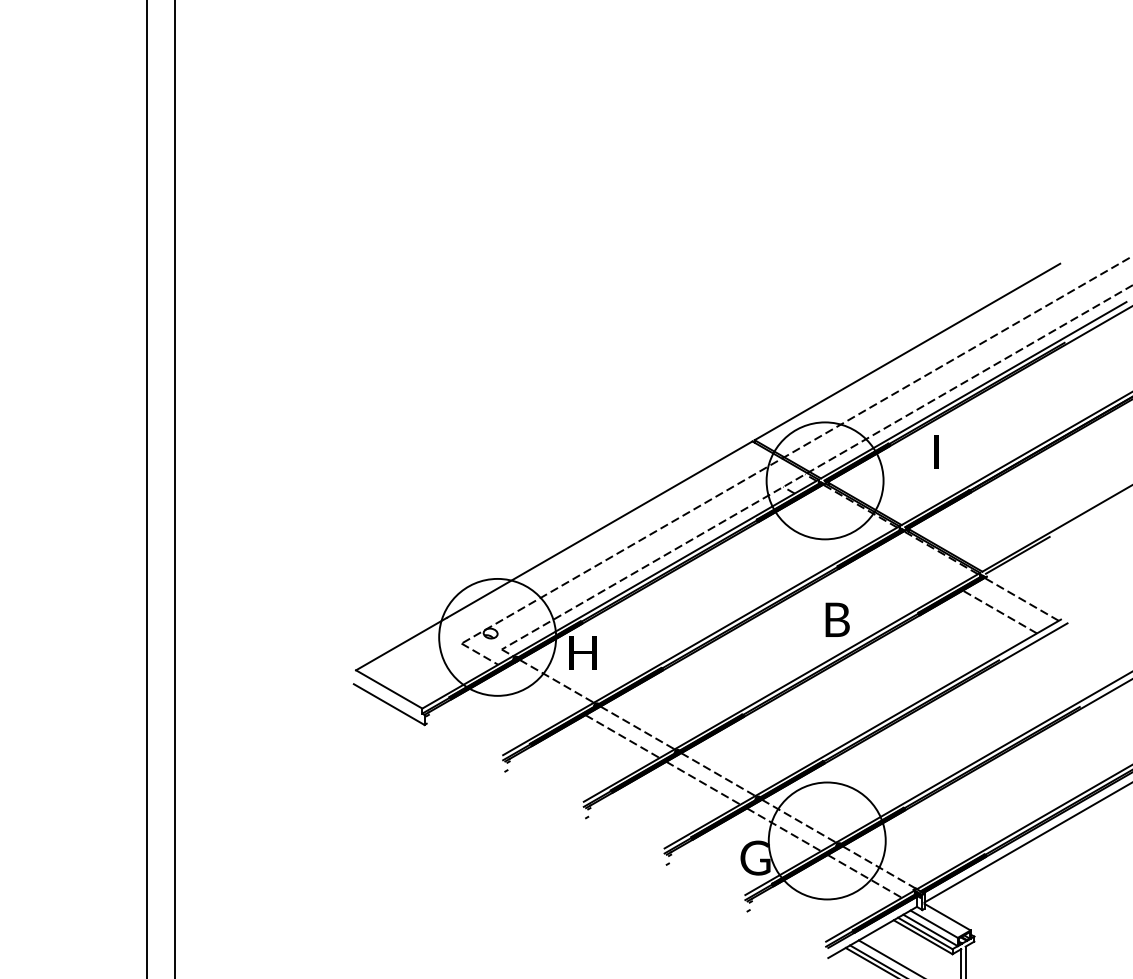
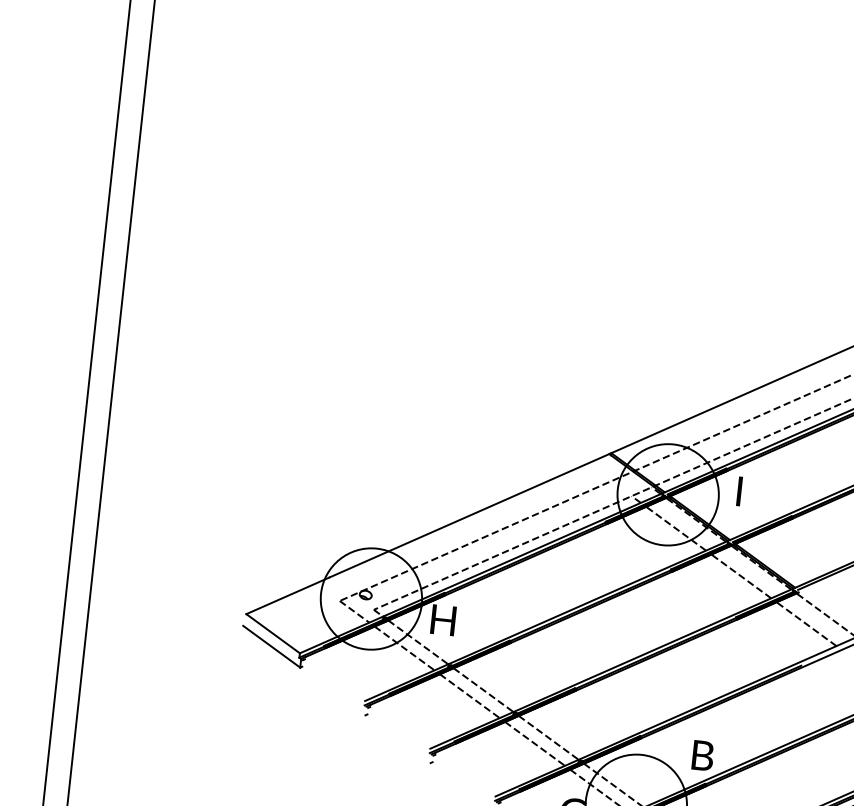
text: (936, 451) -> (739, 490), moved
line: (838, 518) -> (676, 528), added
line: (919, 564) -> (741, 575), added
text: (837, 619) -> (702, 755), moved
line: (541, 689) -> (404, 648), added

